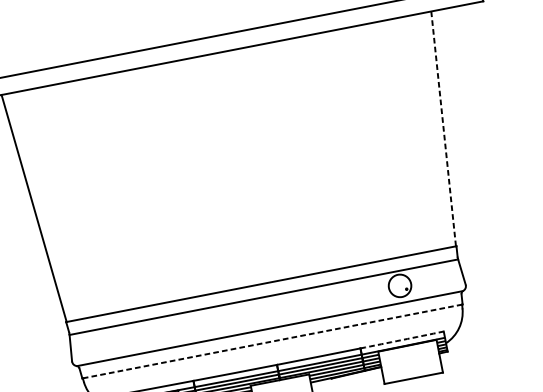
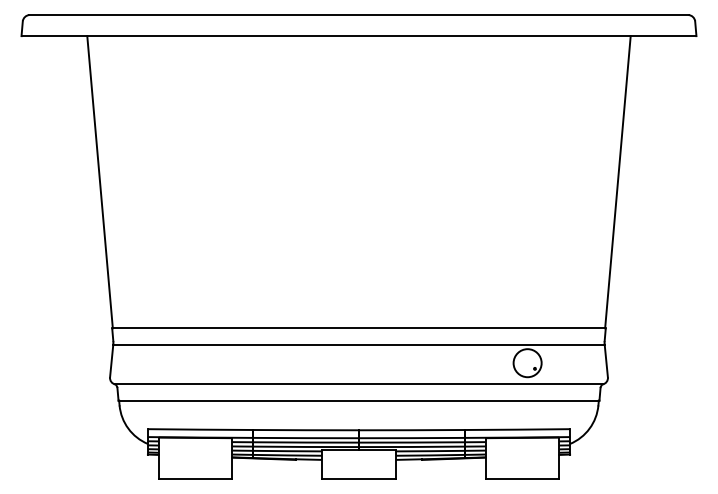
line: (443, 129) -> (617, 182), dashed -> solid
arc: (402, 339) -> (517, 429), dashed -> solid
line: (272, 341) -> (358, 400), dashed -> solid

